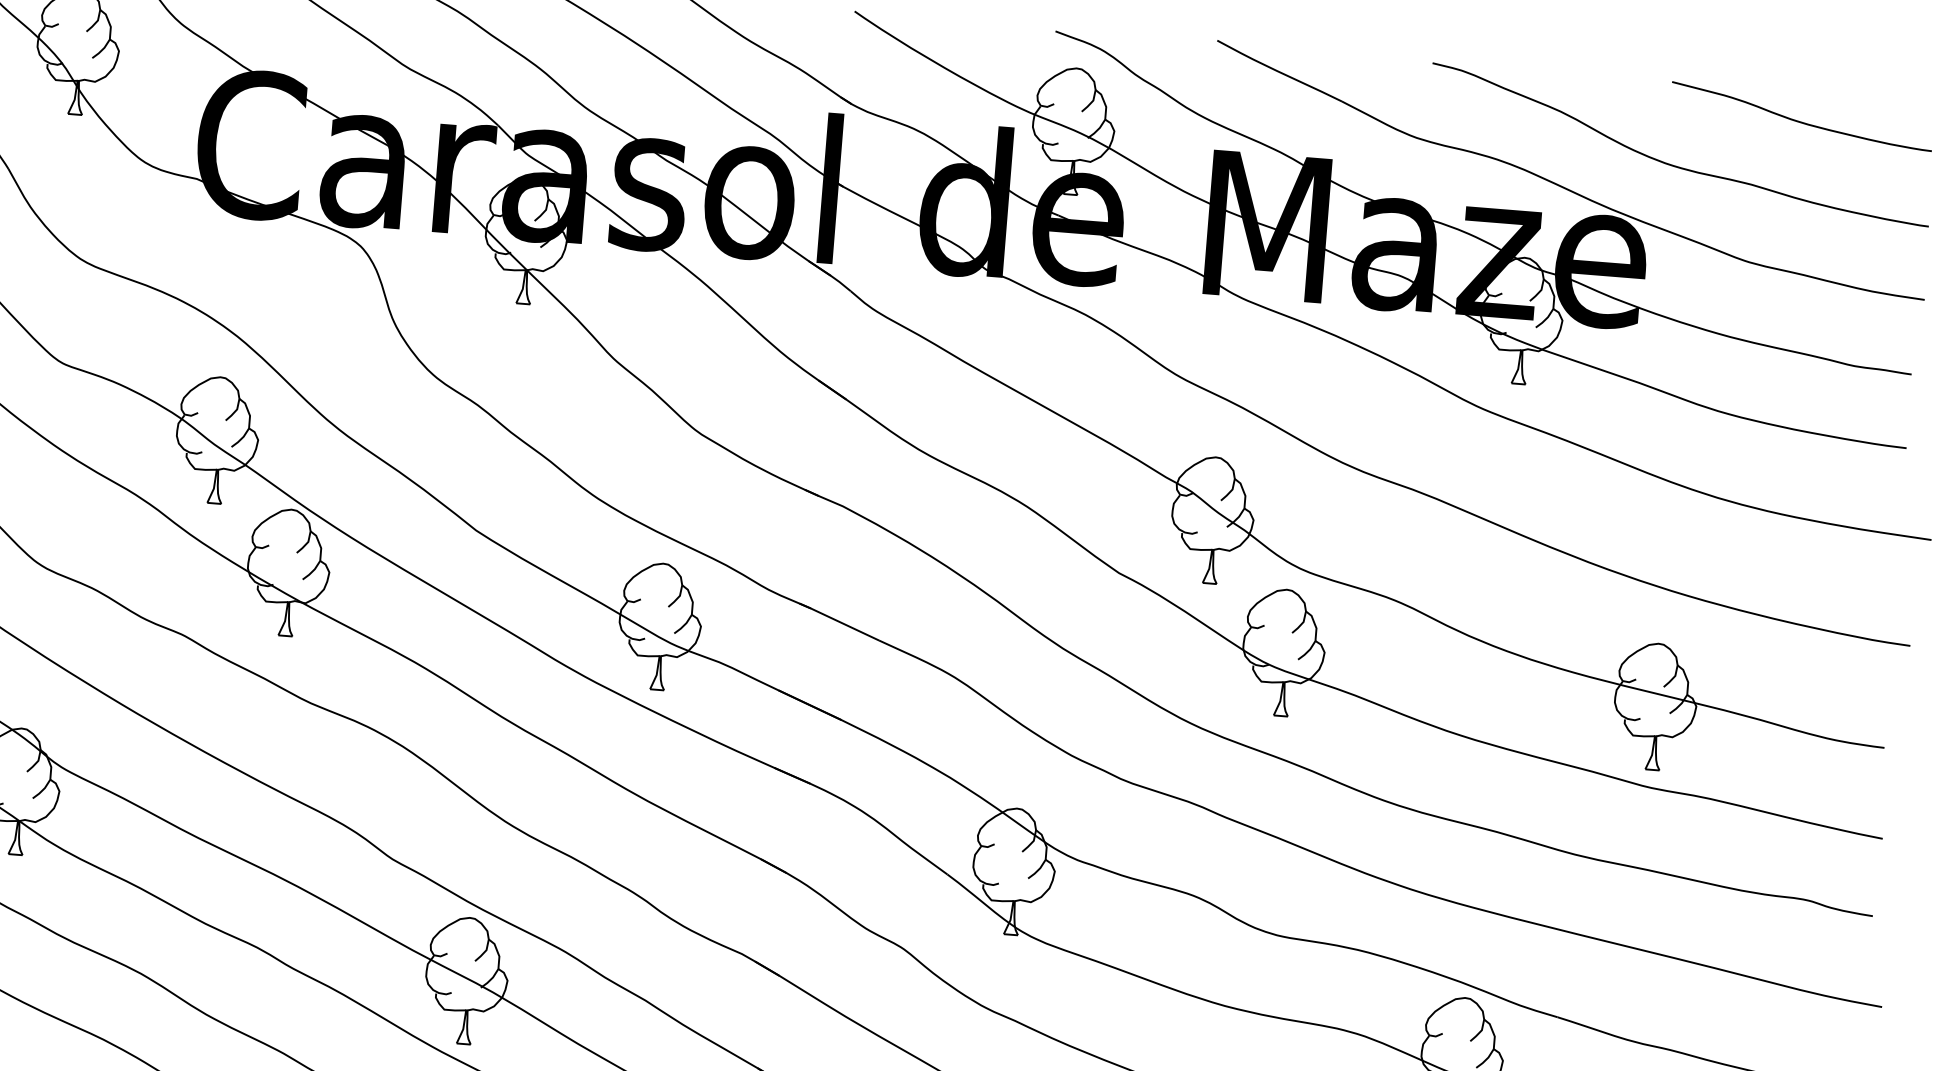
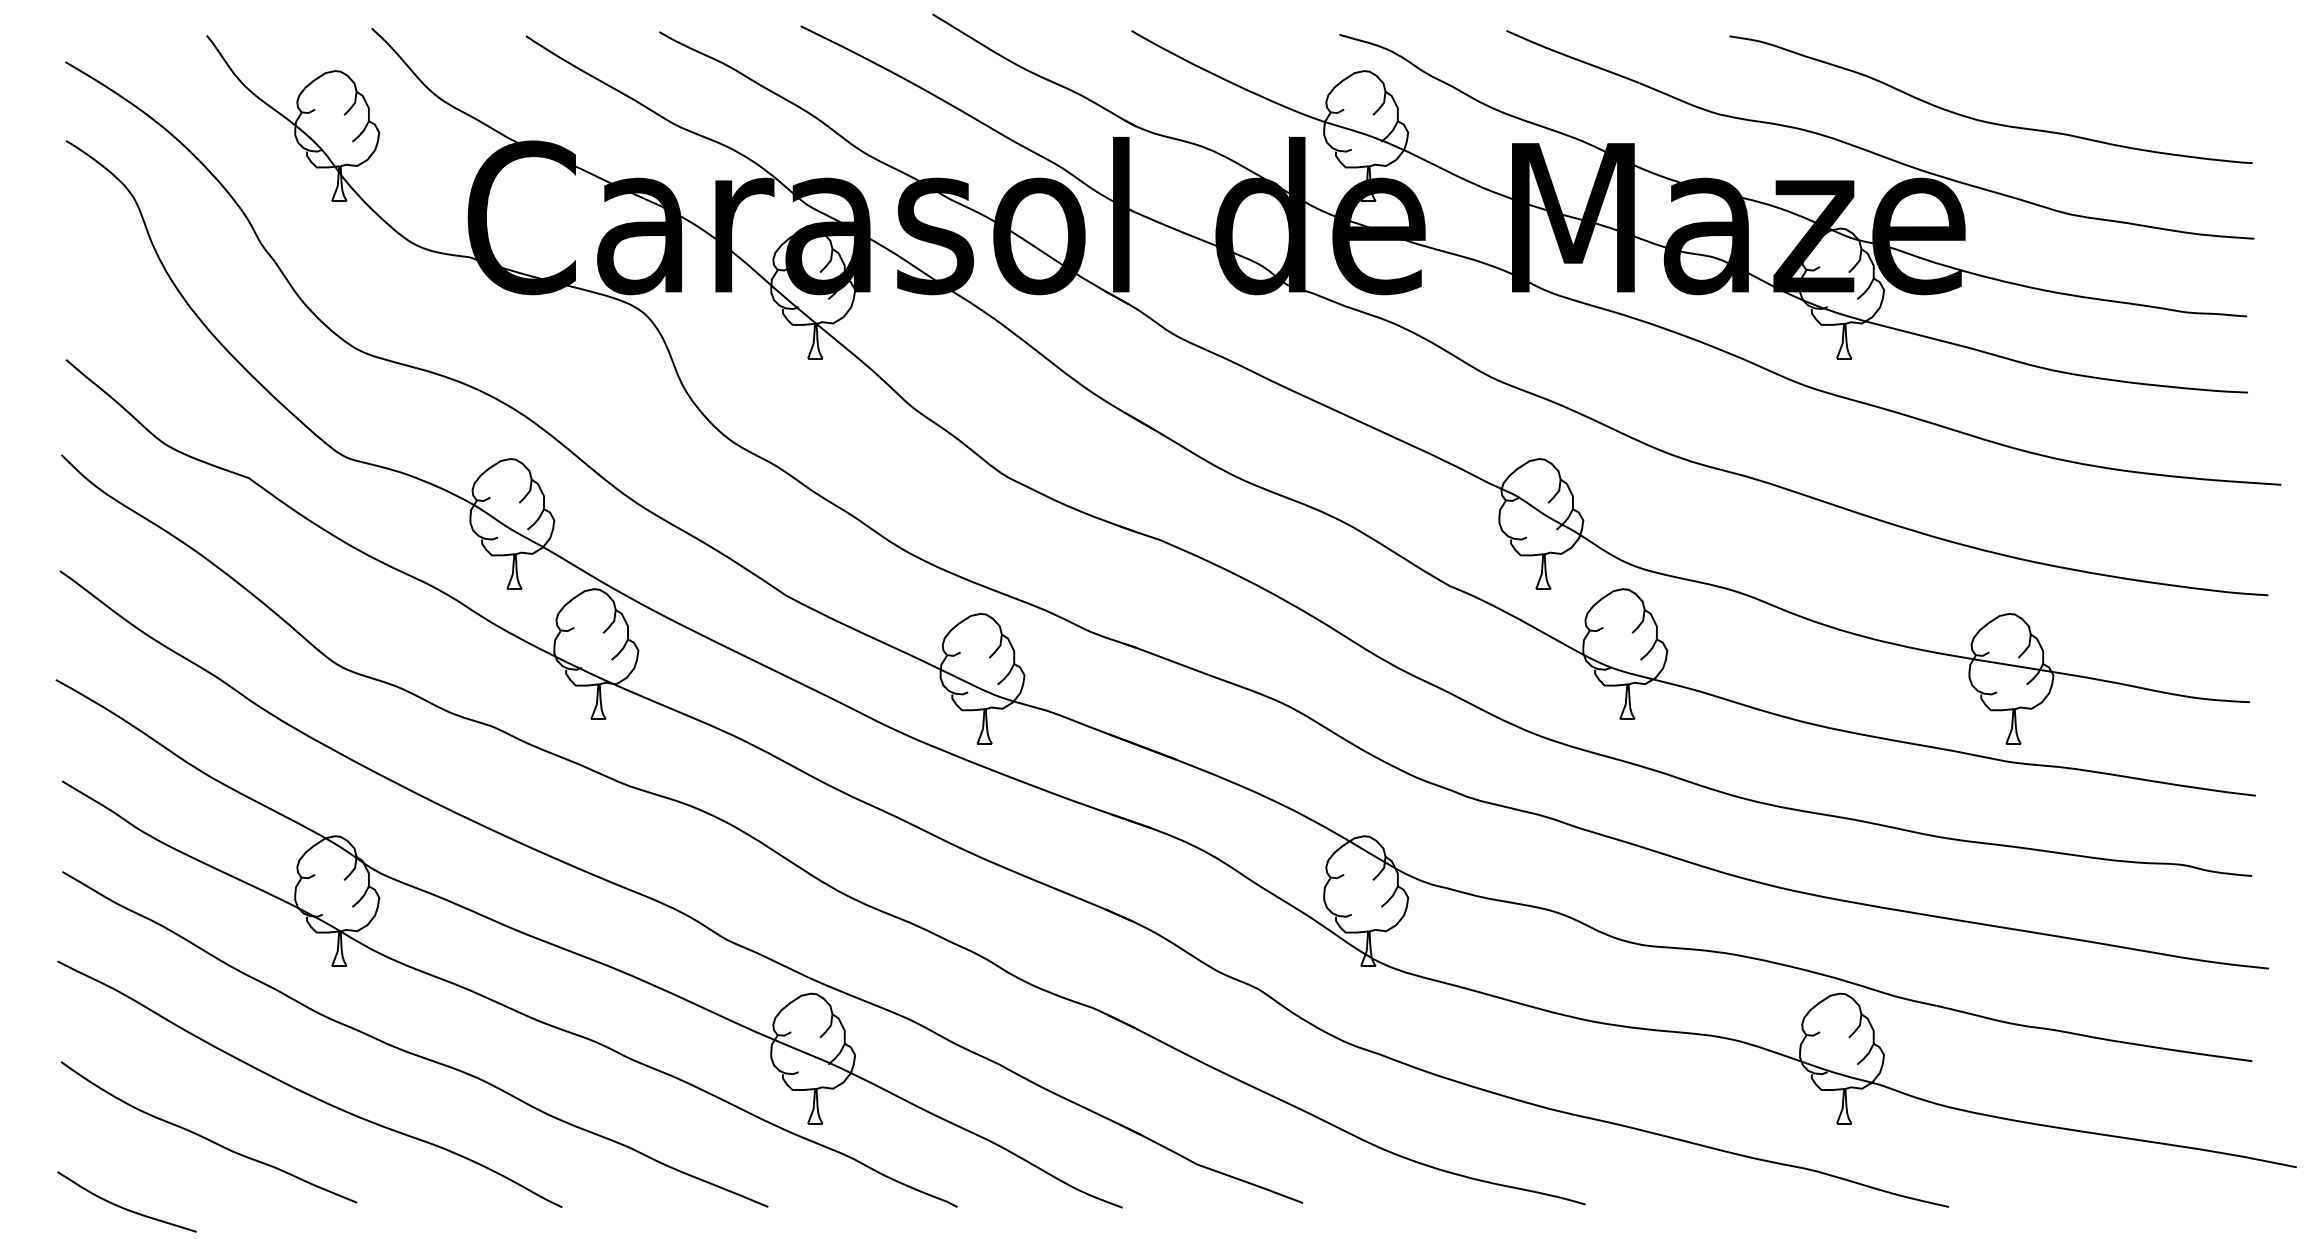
curve: (1800, 121) -> (2112, 65), removed

